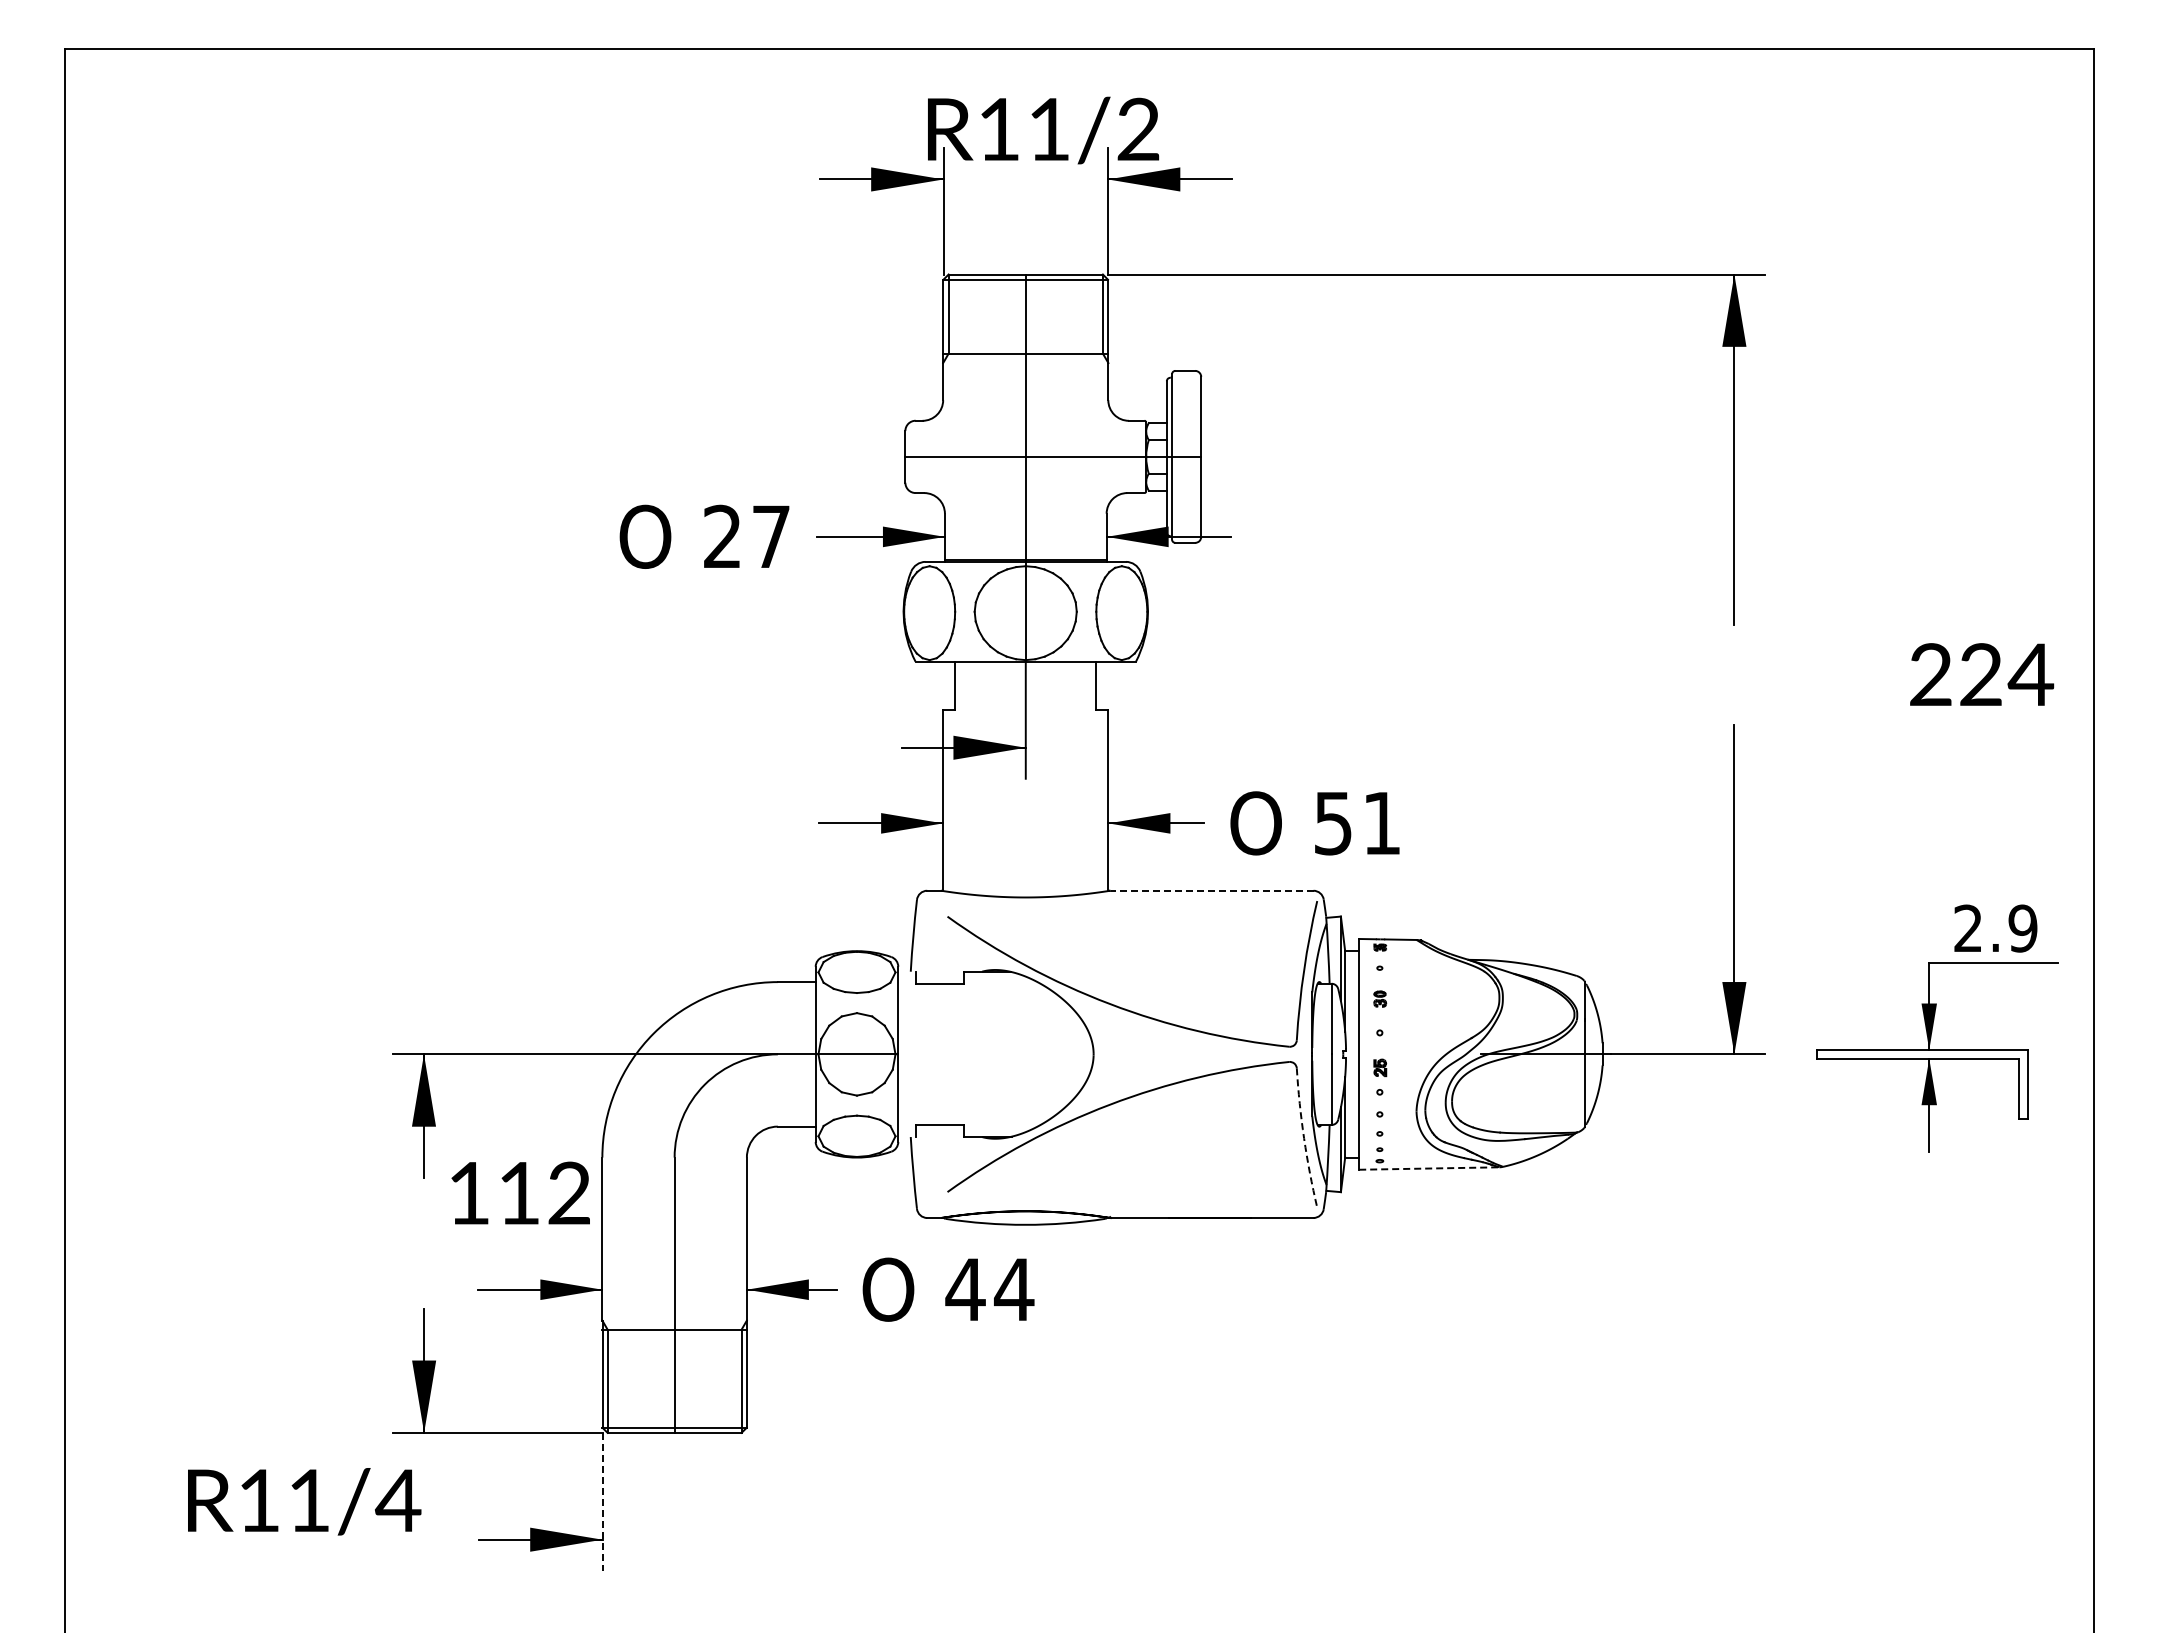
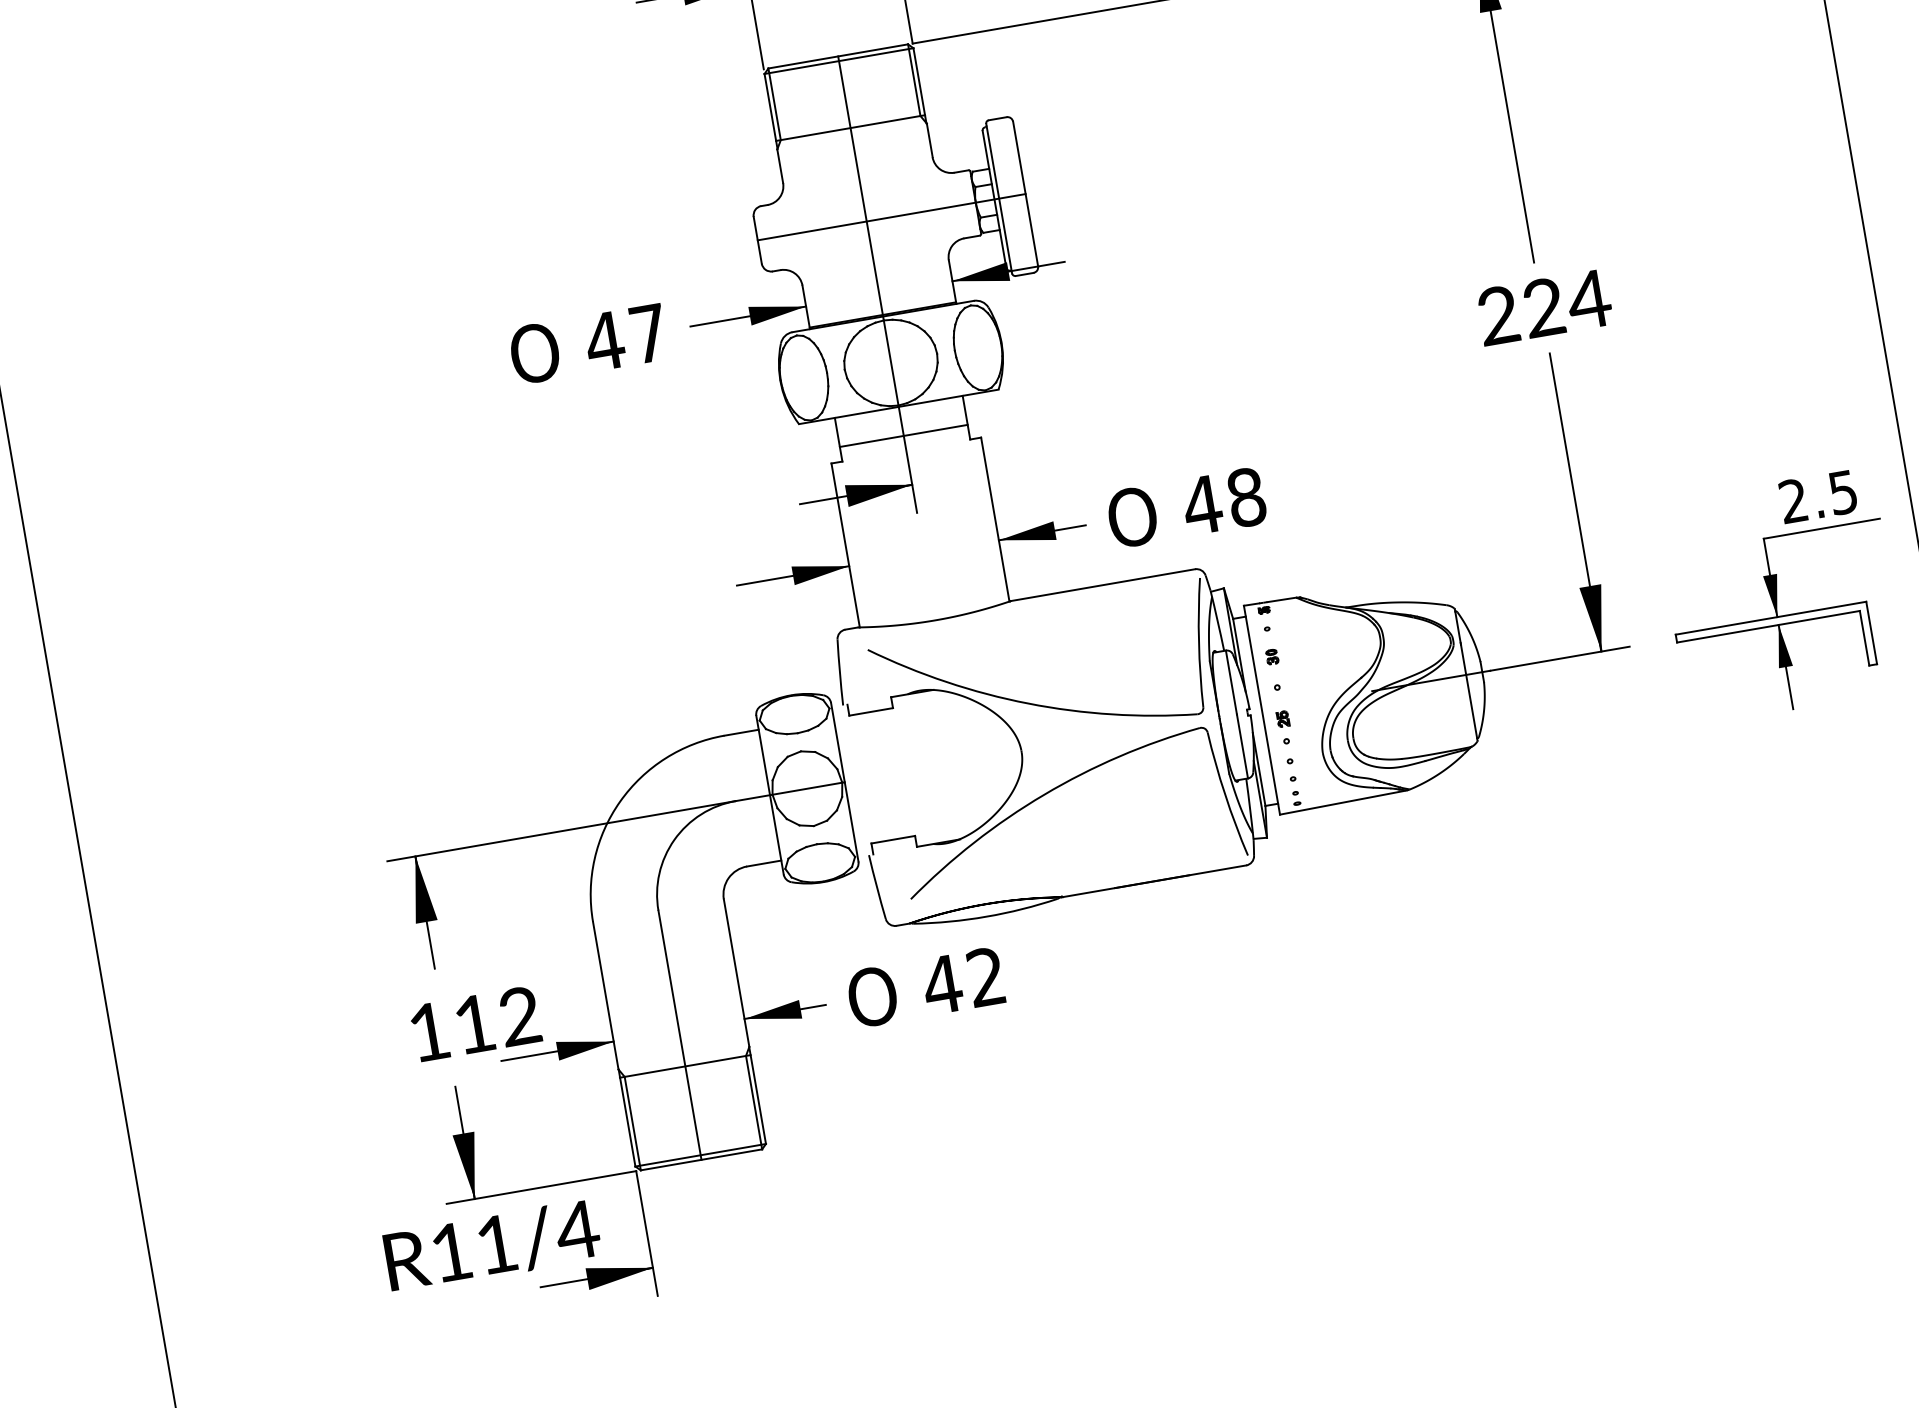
text: (722, 535) -> (604, 340), 27 -> 47
text: (1982, 674) -> (1545, 307), moved
line: (1025, 693) -> (903, 435), added
text: (1357, 823) -> (1224, 501), 51 -> 48
line: (1211, 890) -> (1102, 584), dashed -> solid
text: (2022, 928) -> (1842, 492), 2.9 -> 2.5
arc: (1304, 1138) -> (1225, 794), dashed -> solid
line: (1429, 1168) -> (1343, 802), dashed -> solid
text: (520, 1192) -> (475, 1023), moved
text: (1014, 1288) -> (986, 976), 44 -> 42
text: (304, 1501) -> (492, 1245), moved
line: (602, 1501) -> (646, 1233), dashed -> solid

